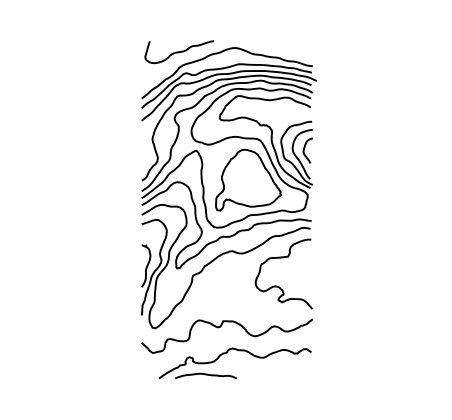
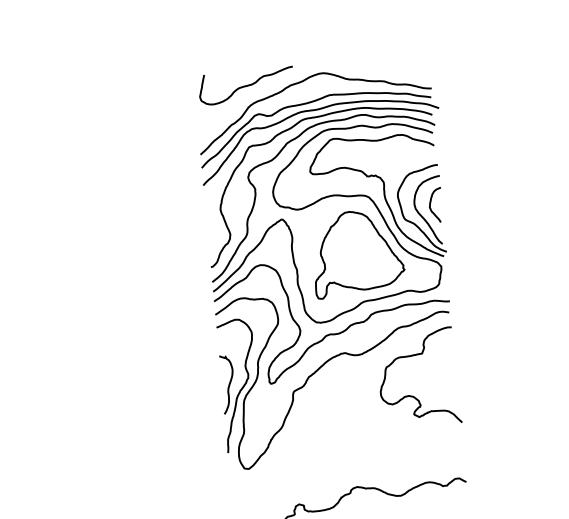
curve: (220, 327) -> (338, 459), removed

